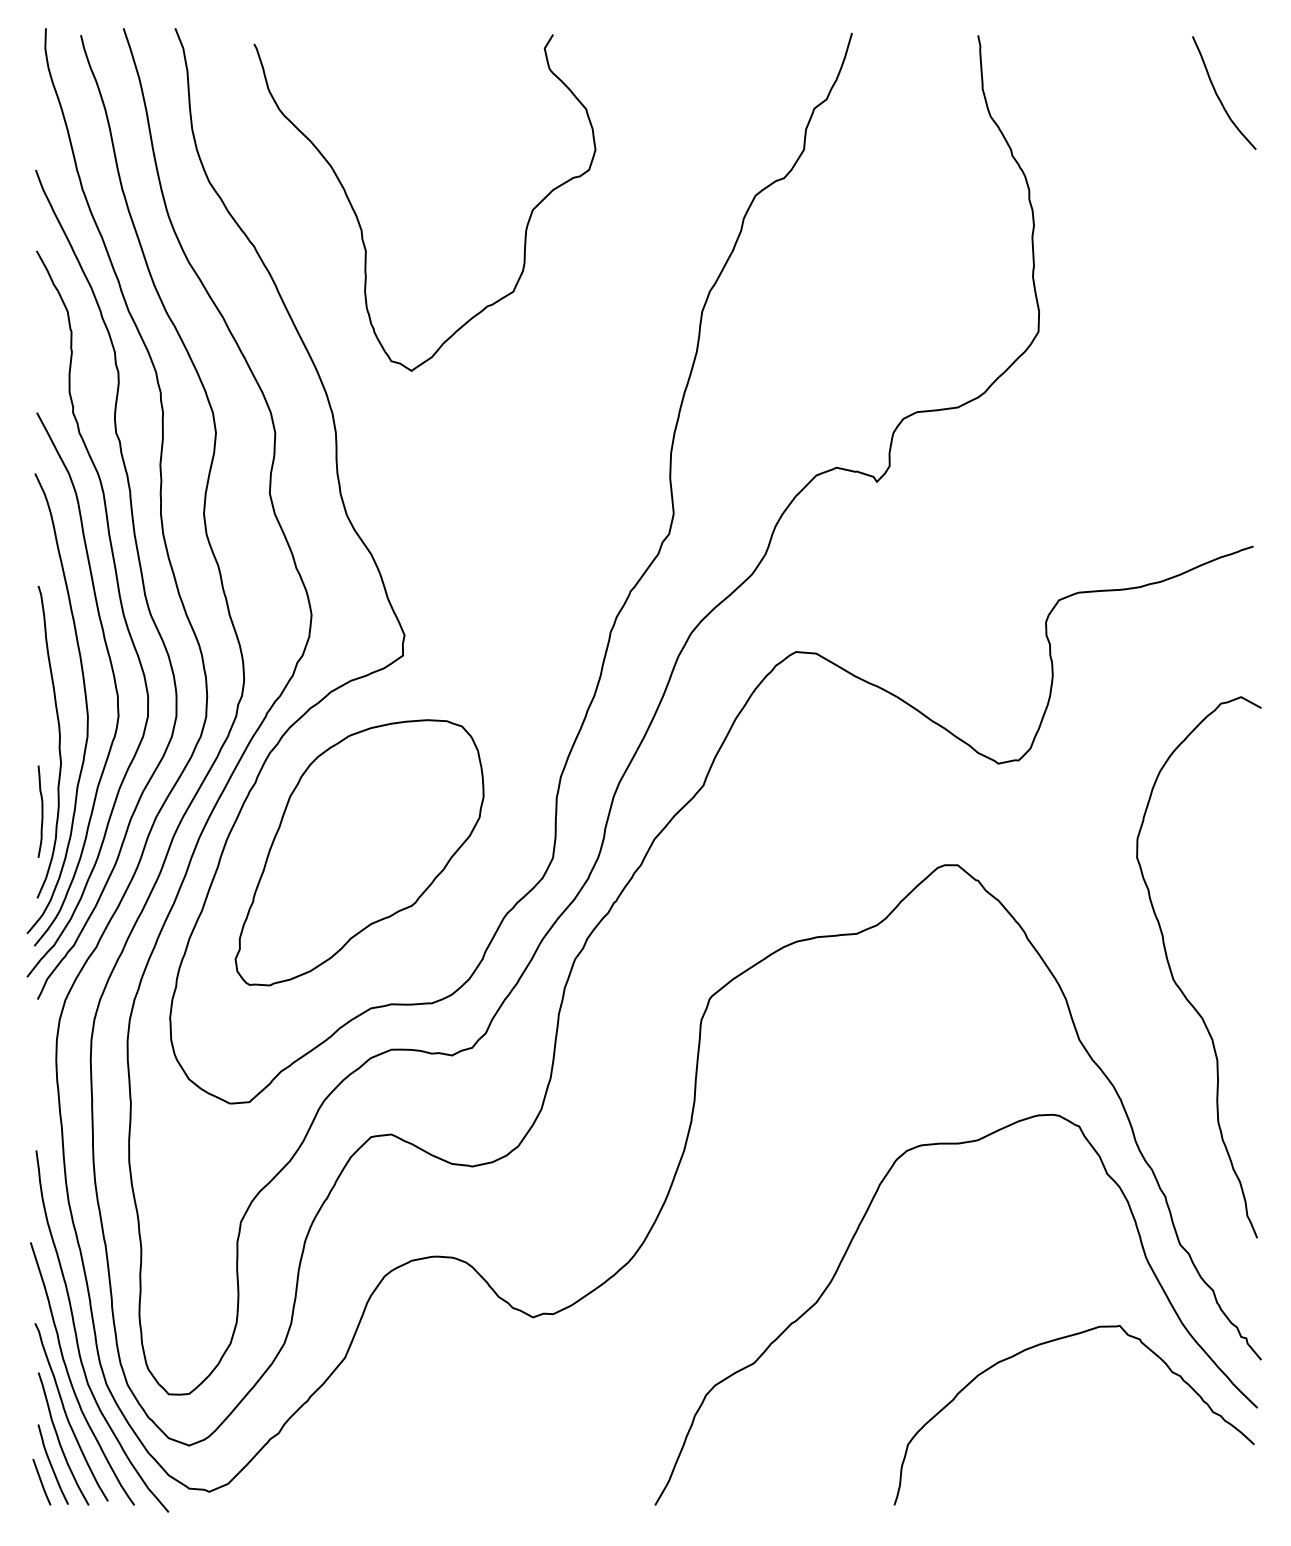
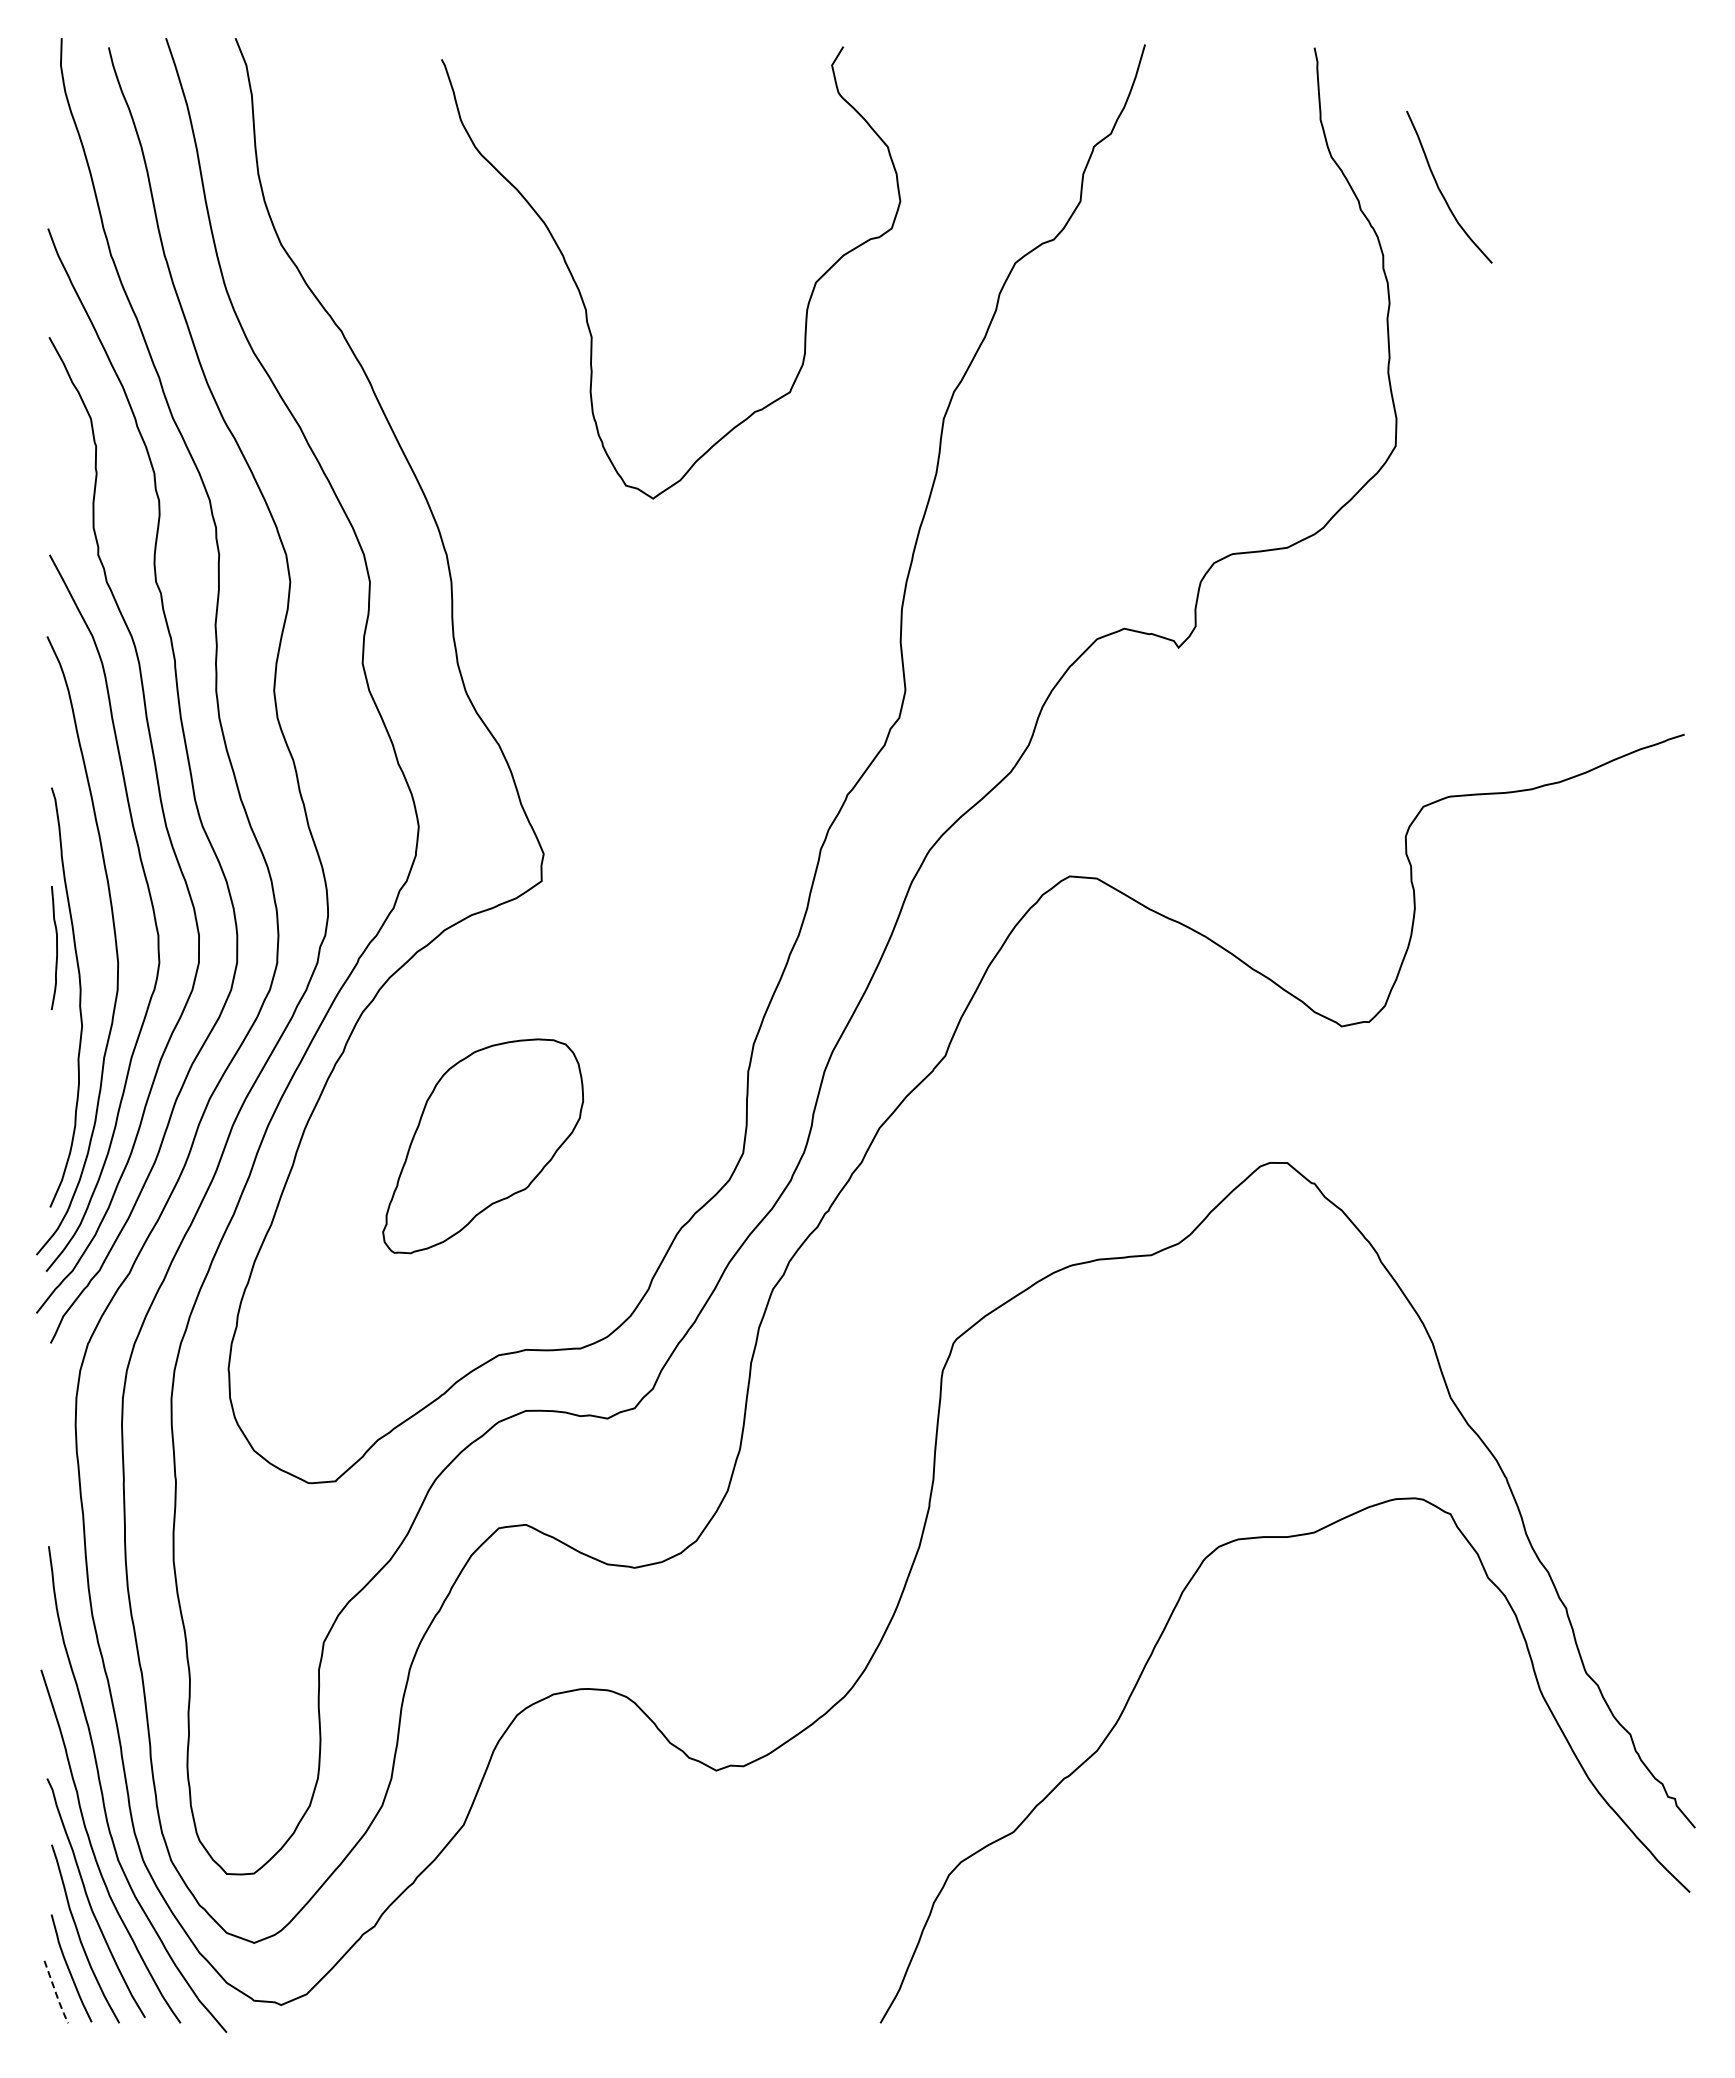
curve: (1218, 96) -> (1441, 191), moved
curve: (360, 224) -> (584, 302), moved
curve: (42, 812) -> (56, 948), moved
part: (359, 852) -> (482, 1146), size x0.6
curve: (1172, 972) -> (1575, 1307), removed
curve: (1049, 1342) -> (1410, 1804), removed
line: (42, 1483) -> (56, 1994), solid -> dashed

